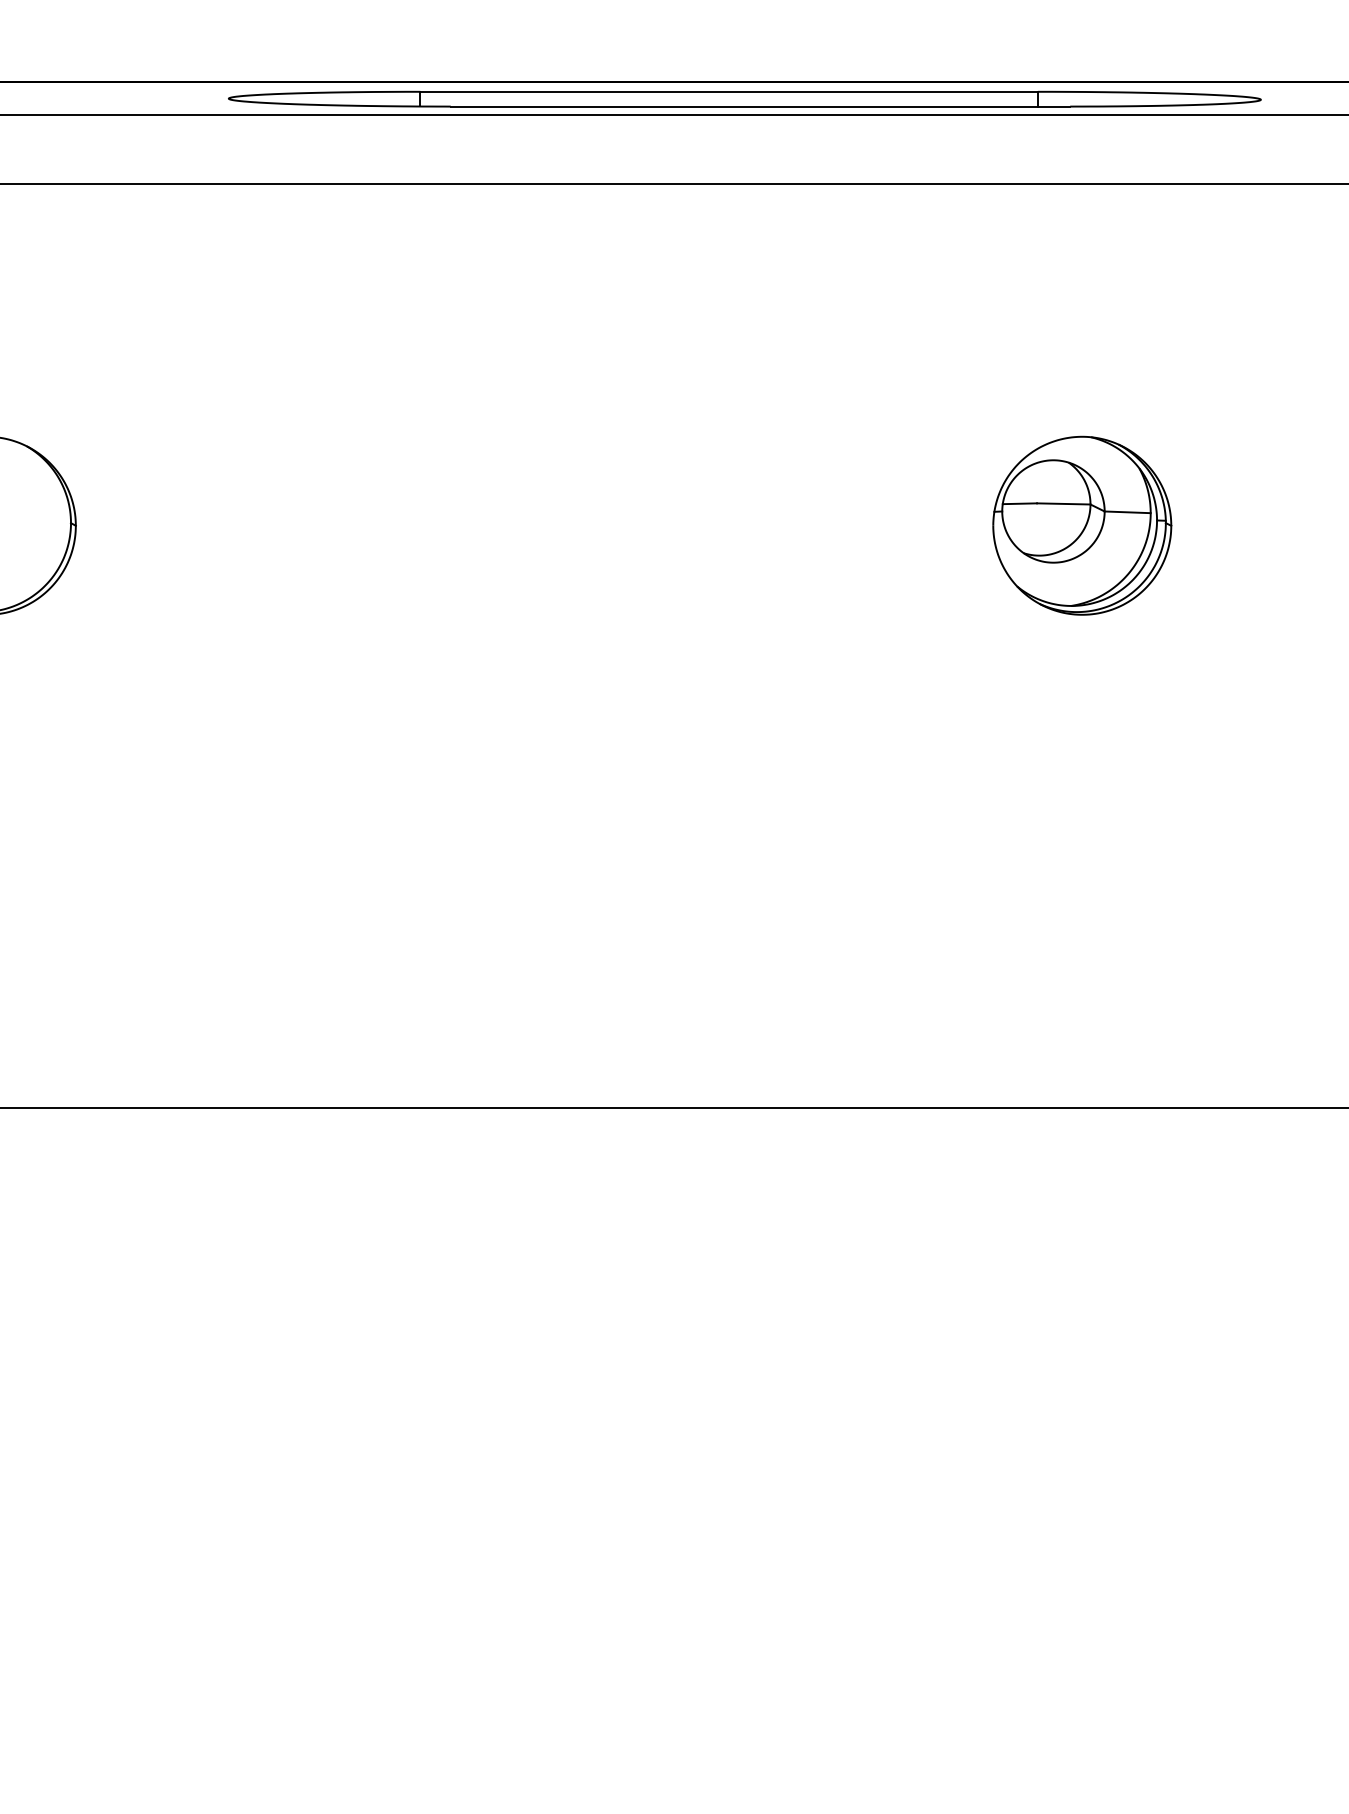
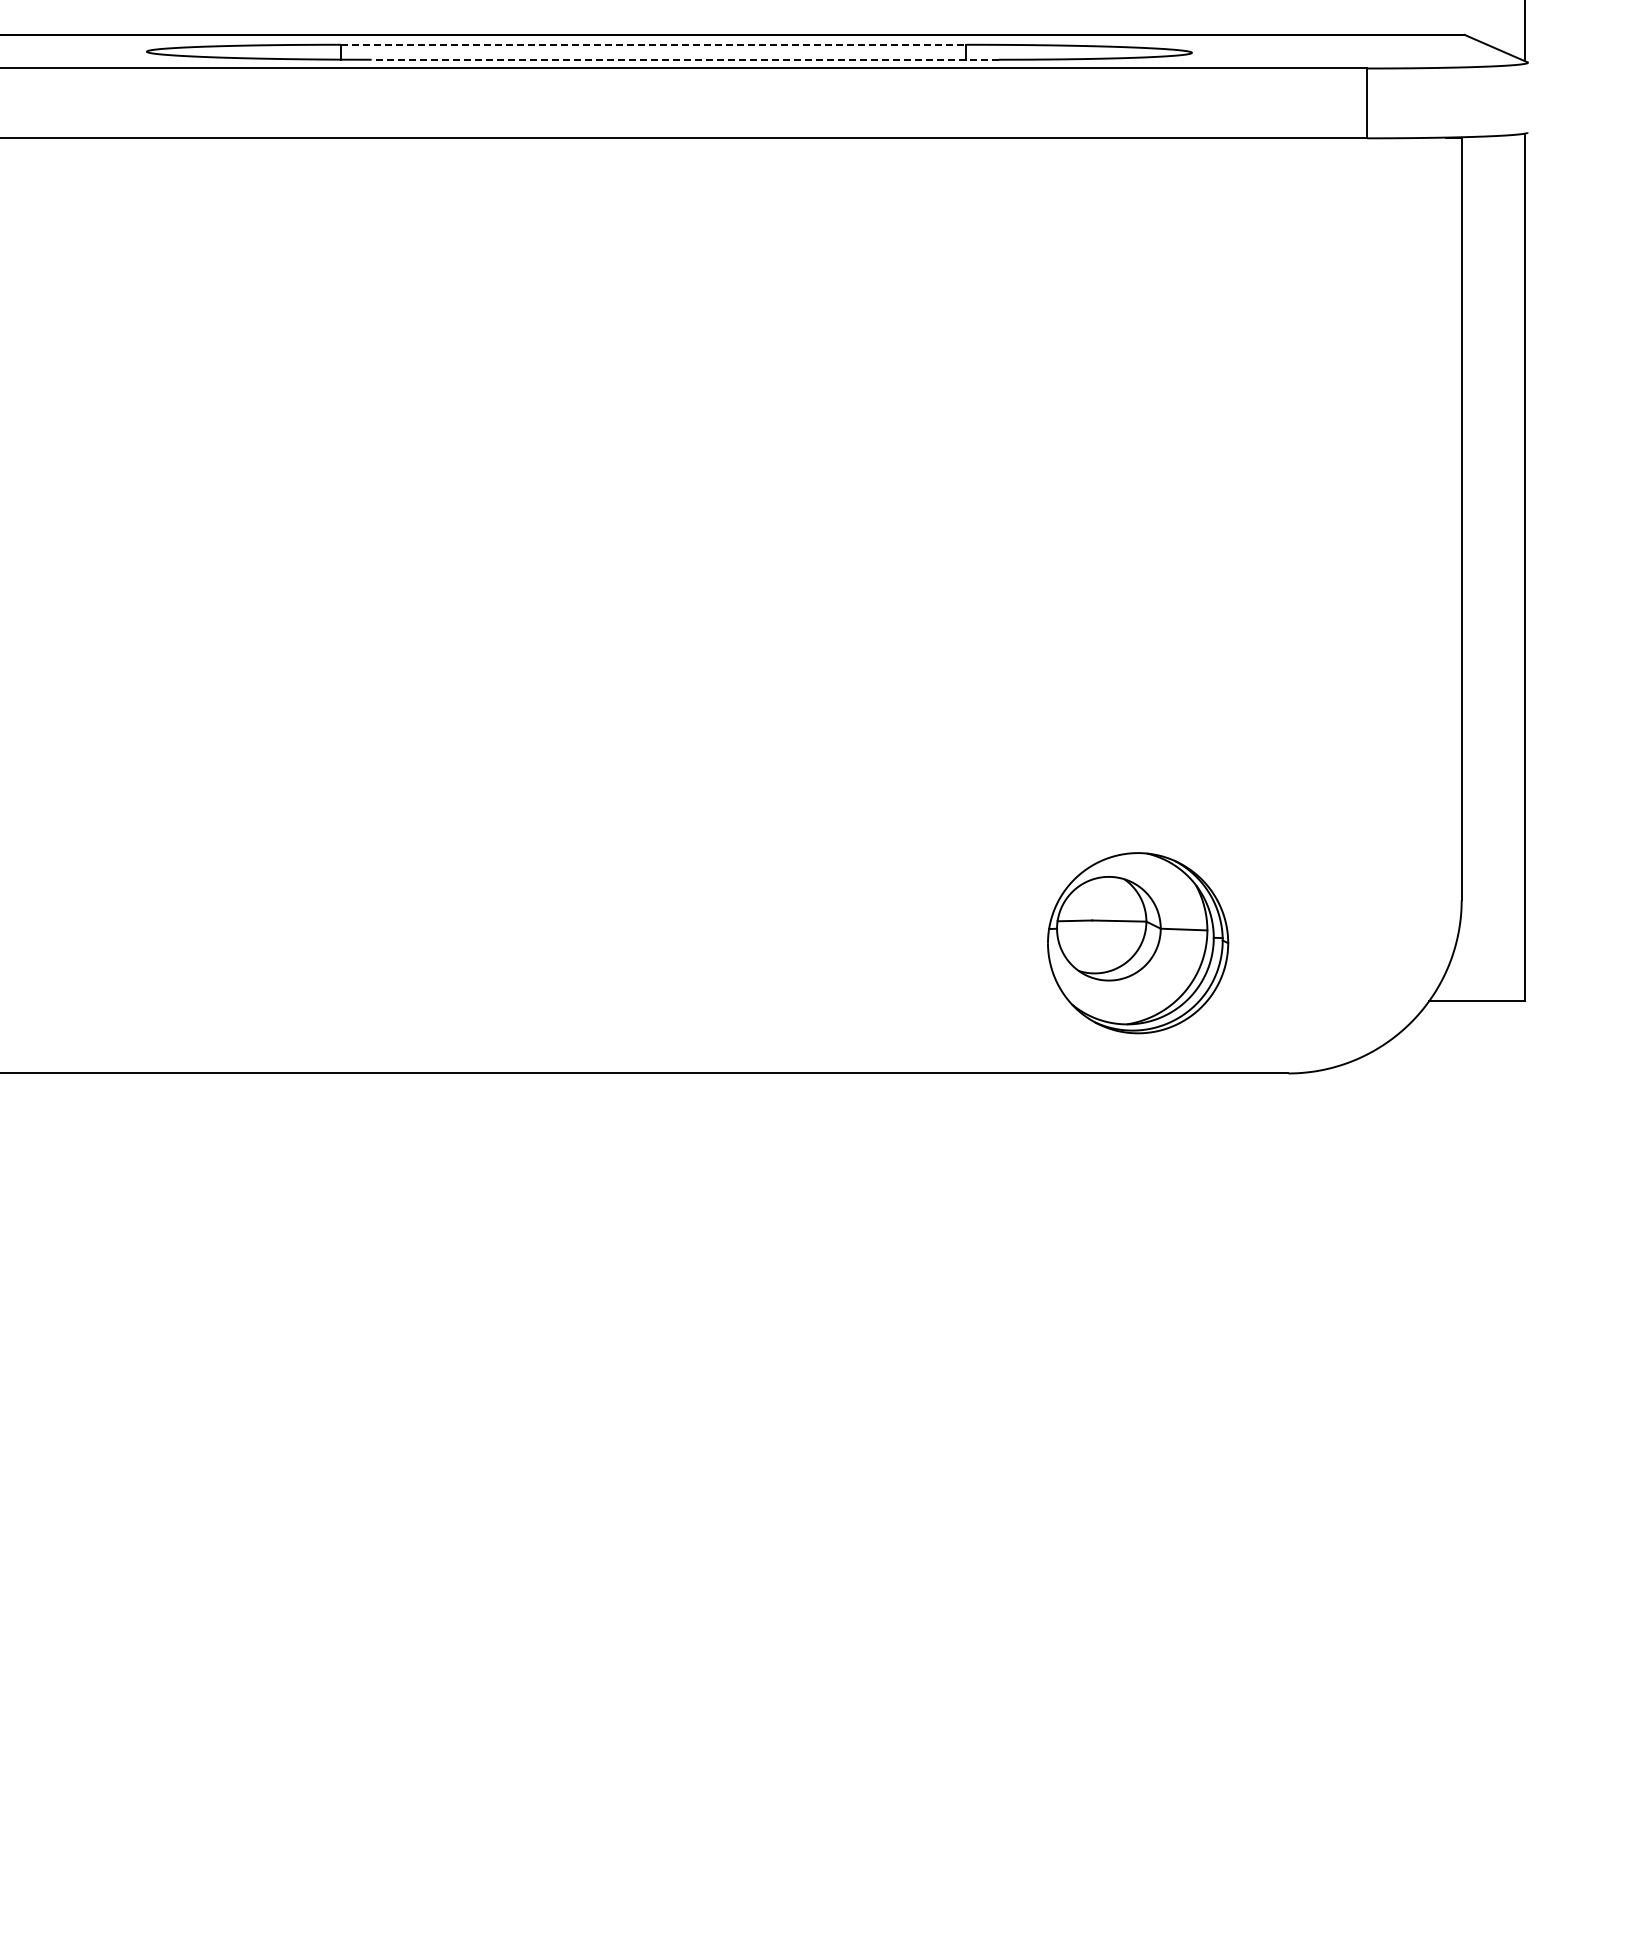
line: (729, 91) -> (653, 44), solid -> dashed
line: (760, 106) -> (685, 59), solid -> dashed
part: (1082, 526) -> (1138, 943), moved

